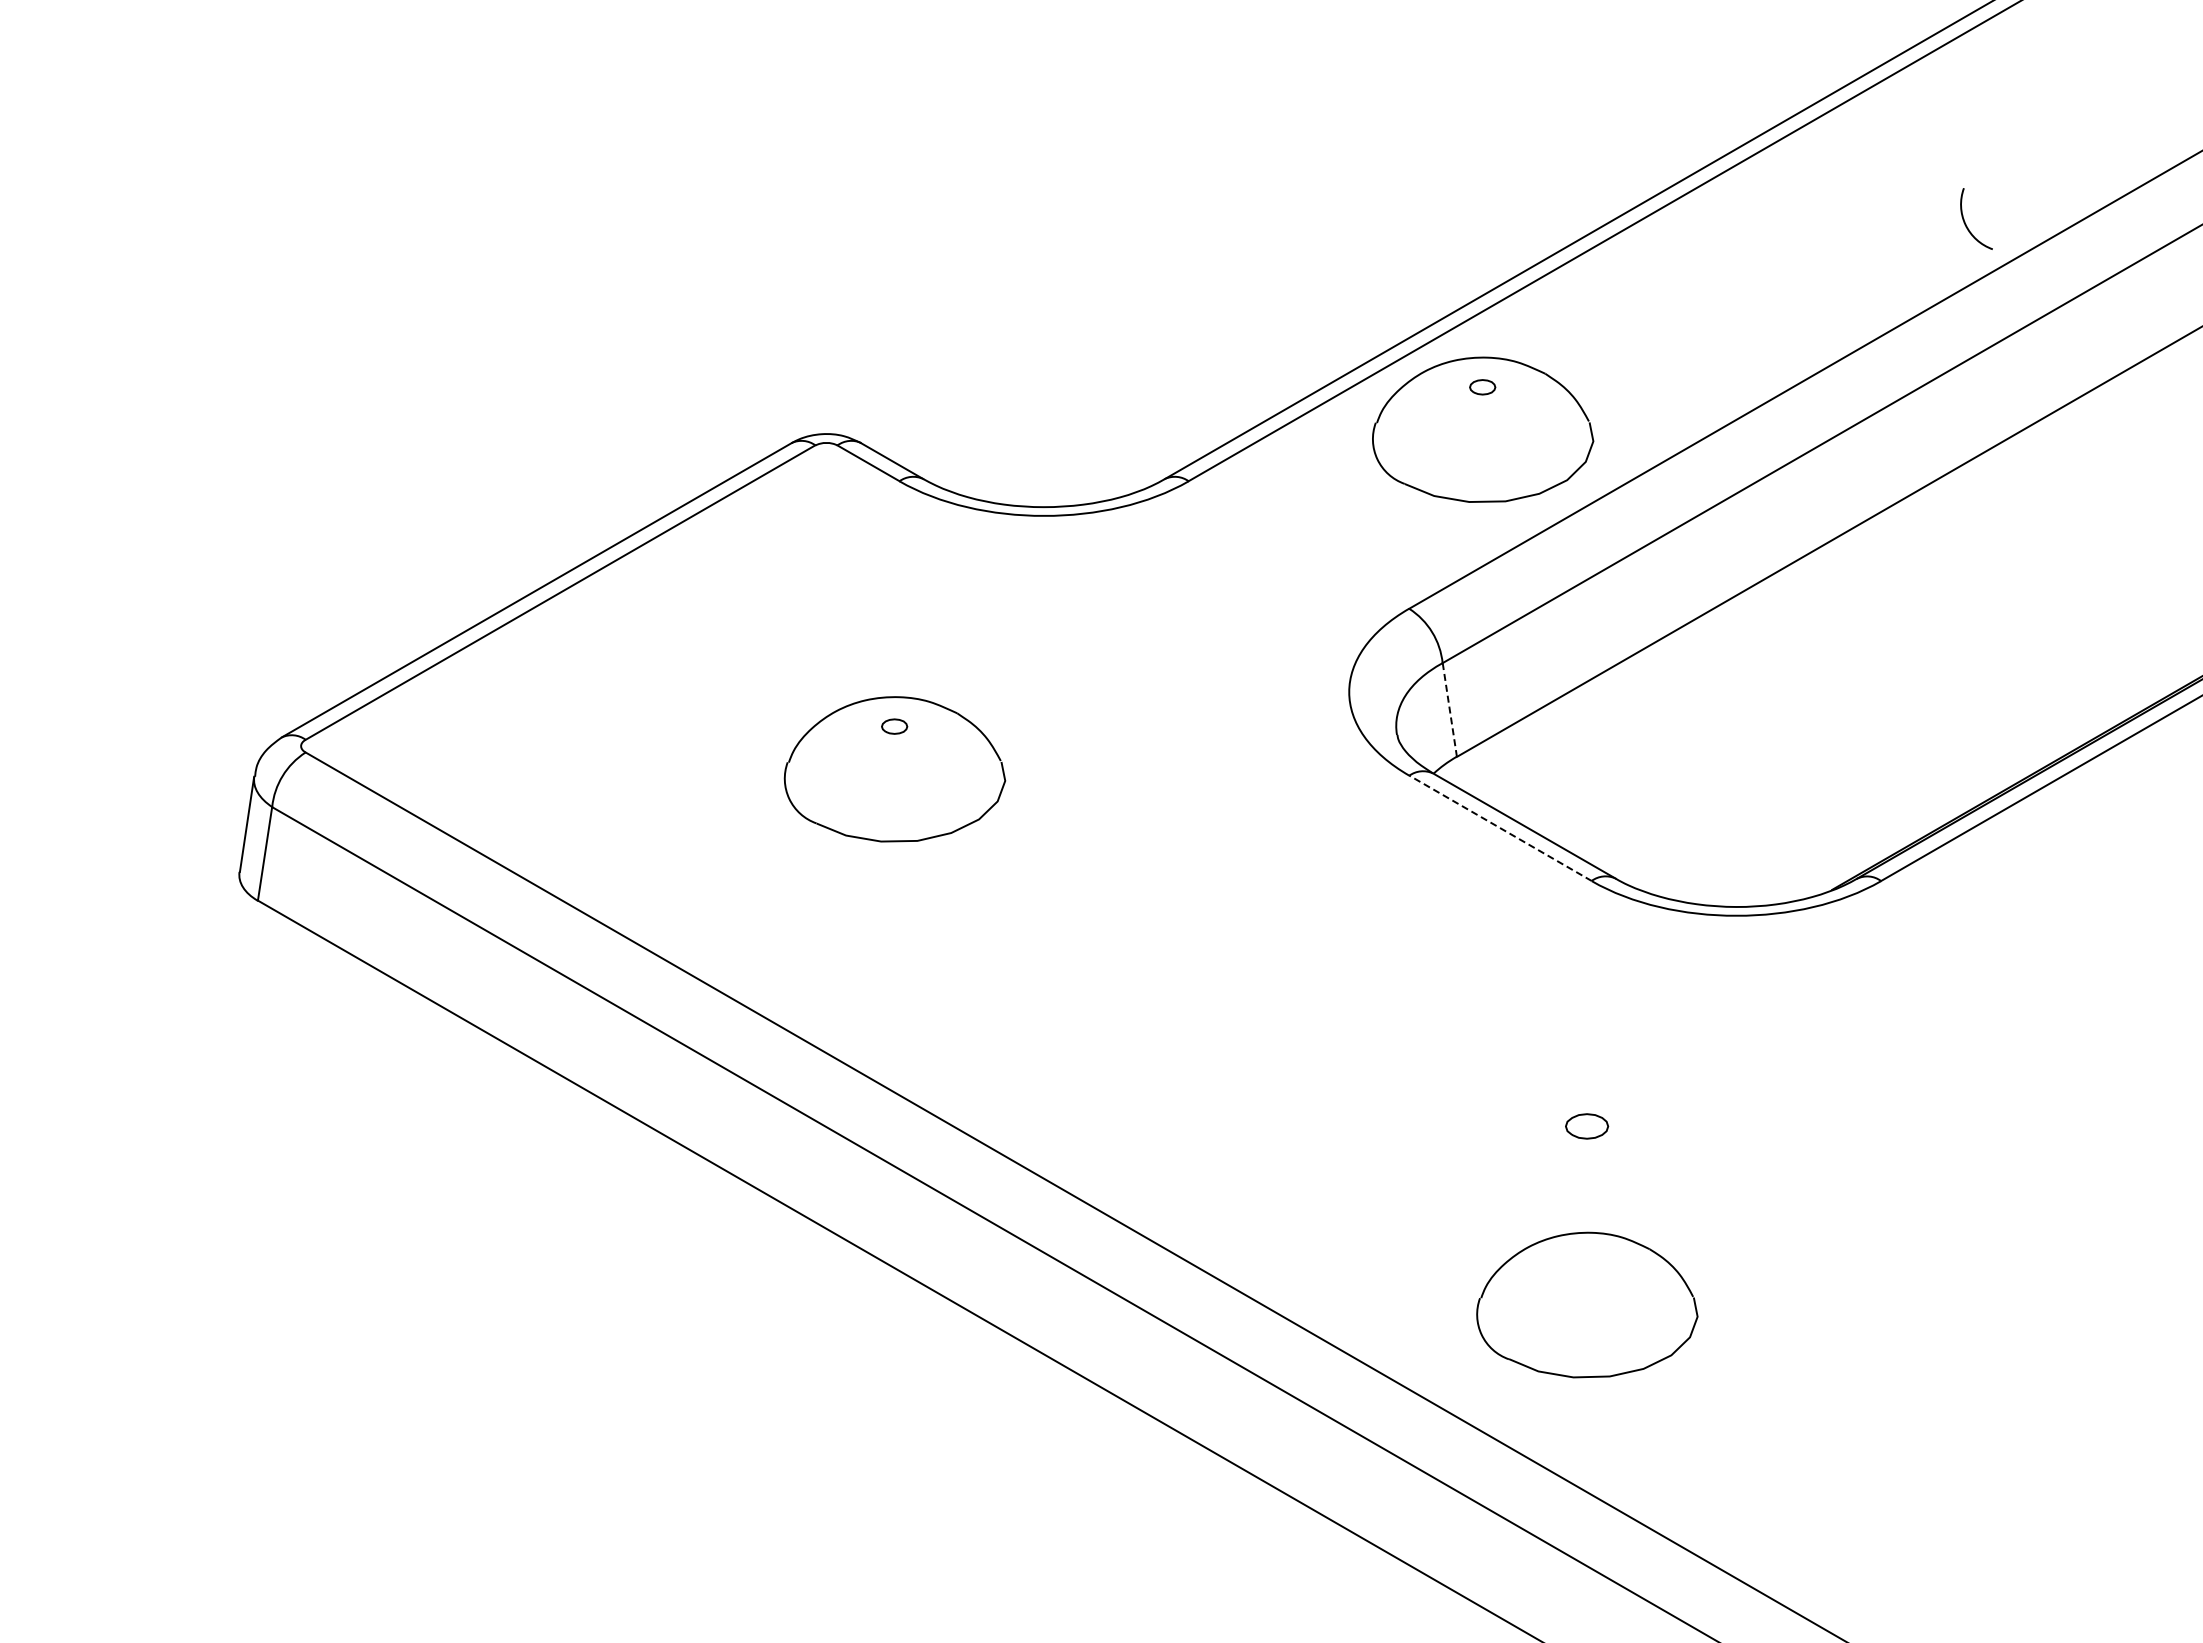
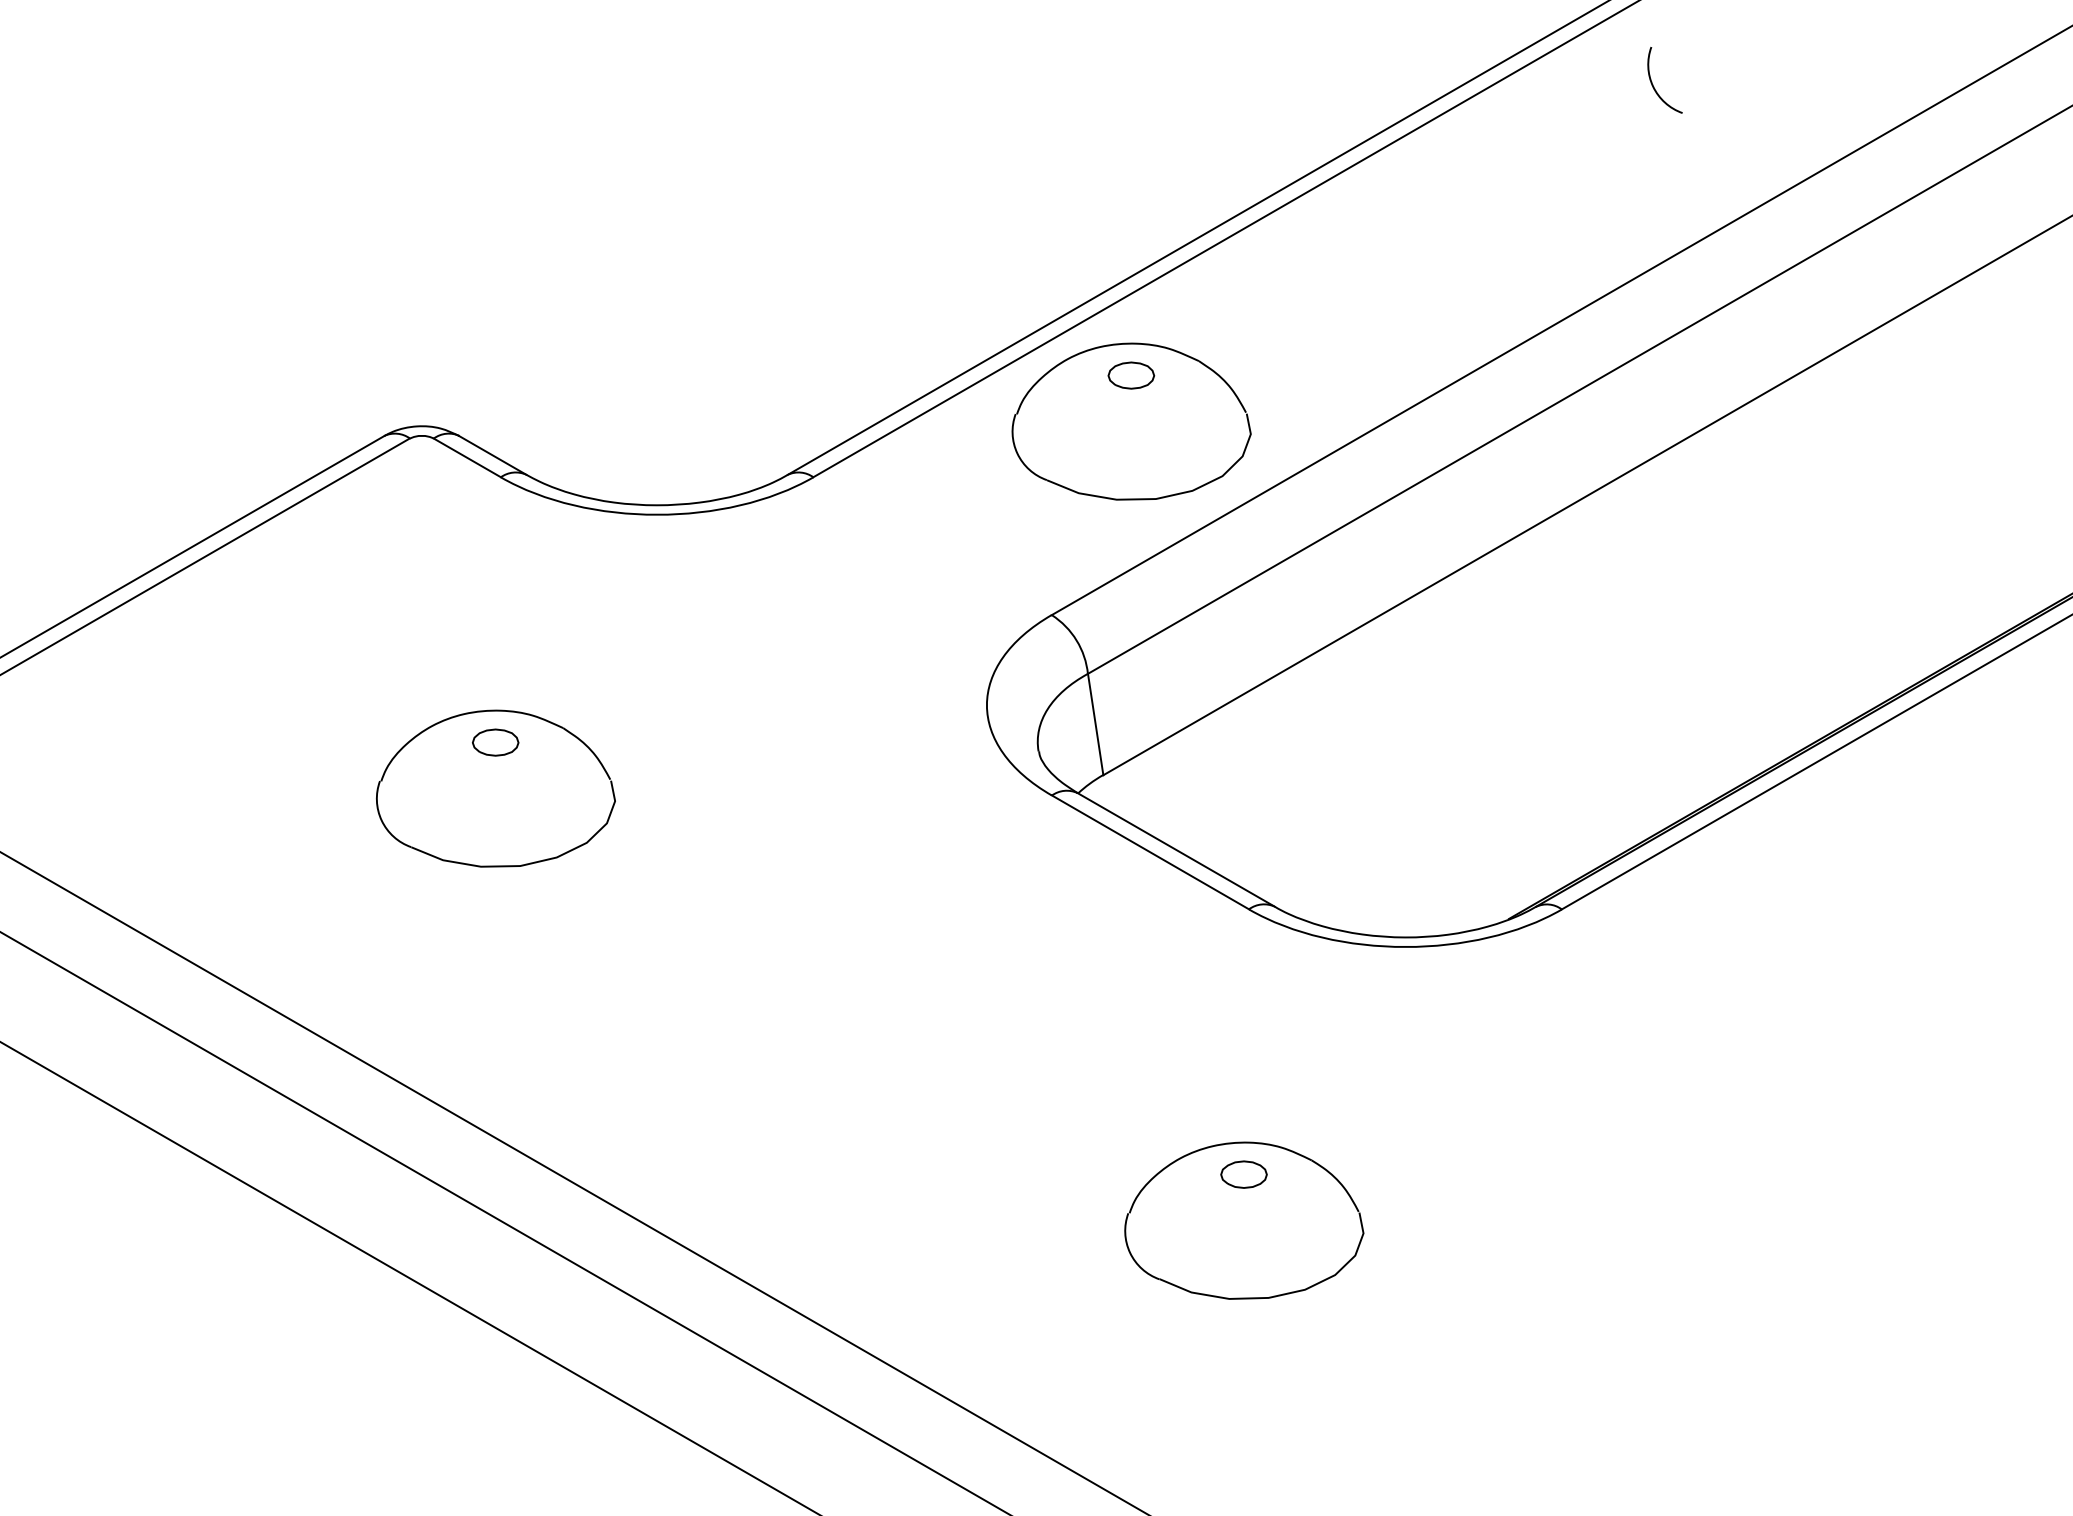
arc: (1965, 221) -> (1653, 83), moved
part: (1482, 387) -> (1131, 375), size x1.67
line: (1449, 710) -> (1095, 725), dashed -> solid
part: (894, 726) -> (495, 742), size x1.67
line: (1500, 828) -> (1150, 852), dashed -> solid
part: (1587, 1304) -> (1244, 1220), moved

